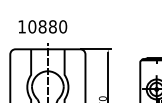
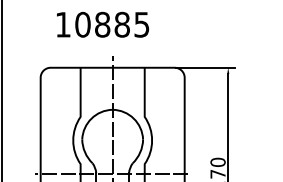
text: (63, 26) -> (142, 24), 10880 -> 10885

